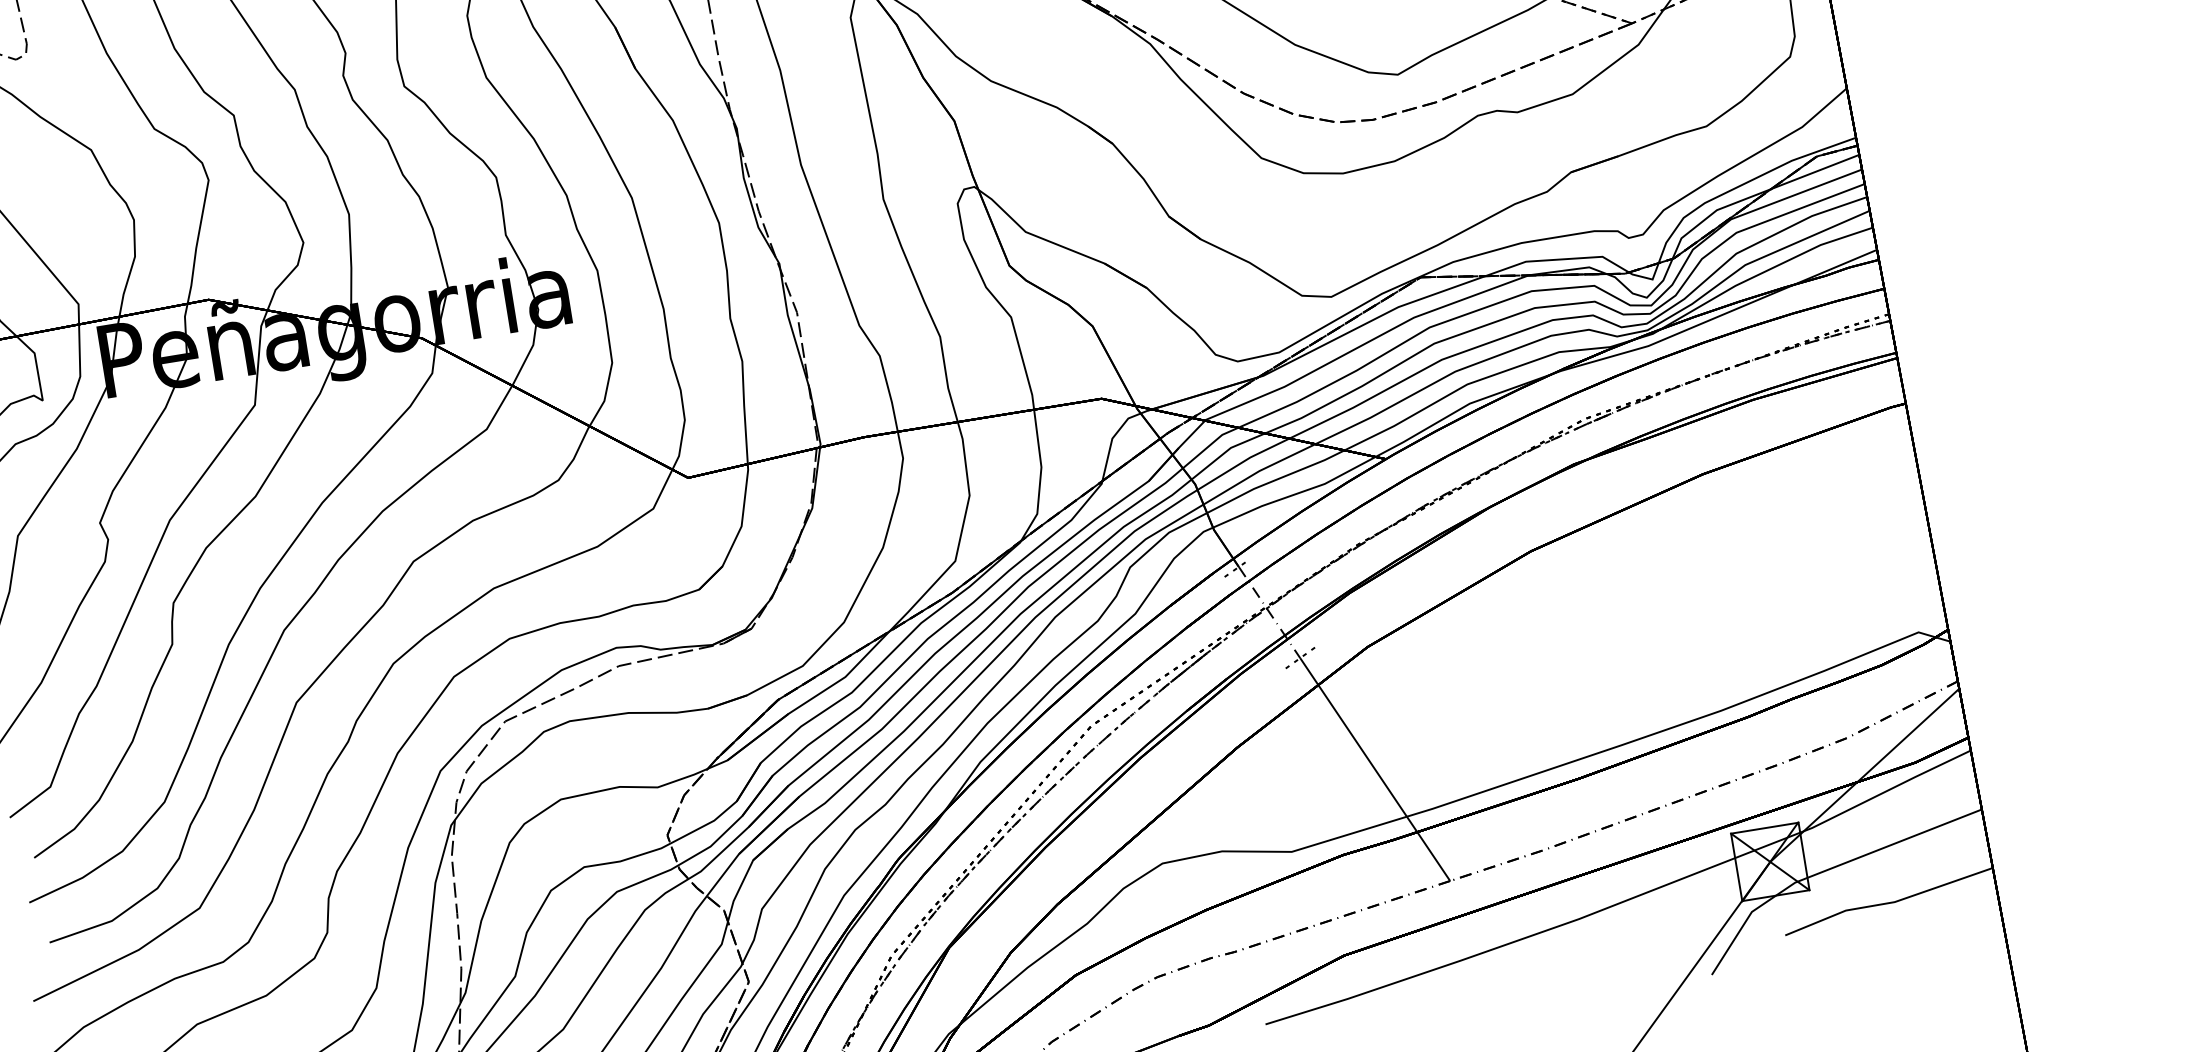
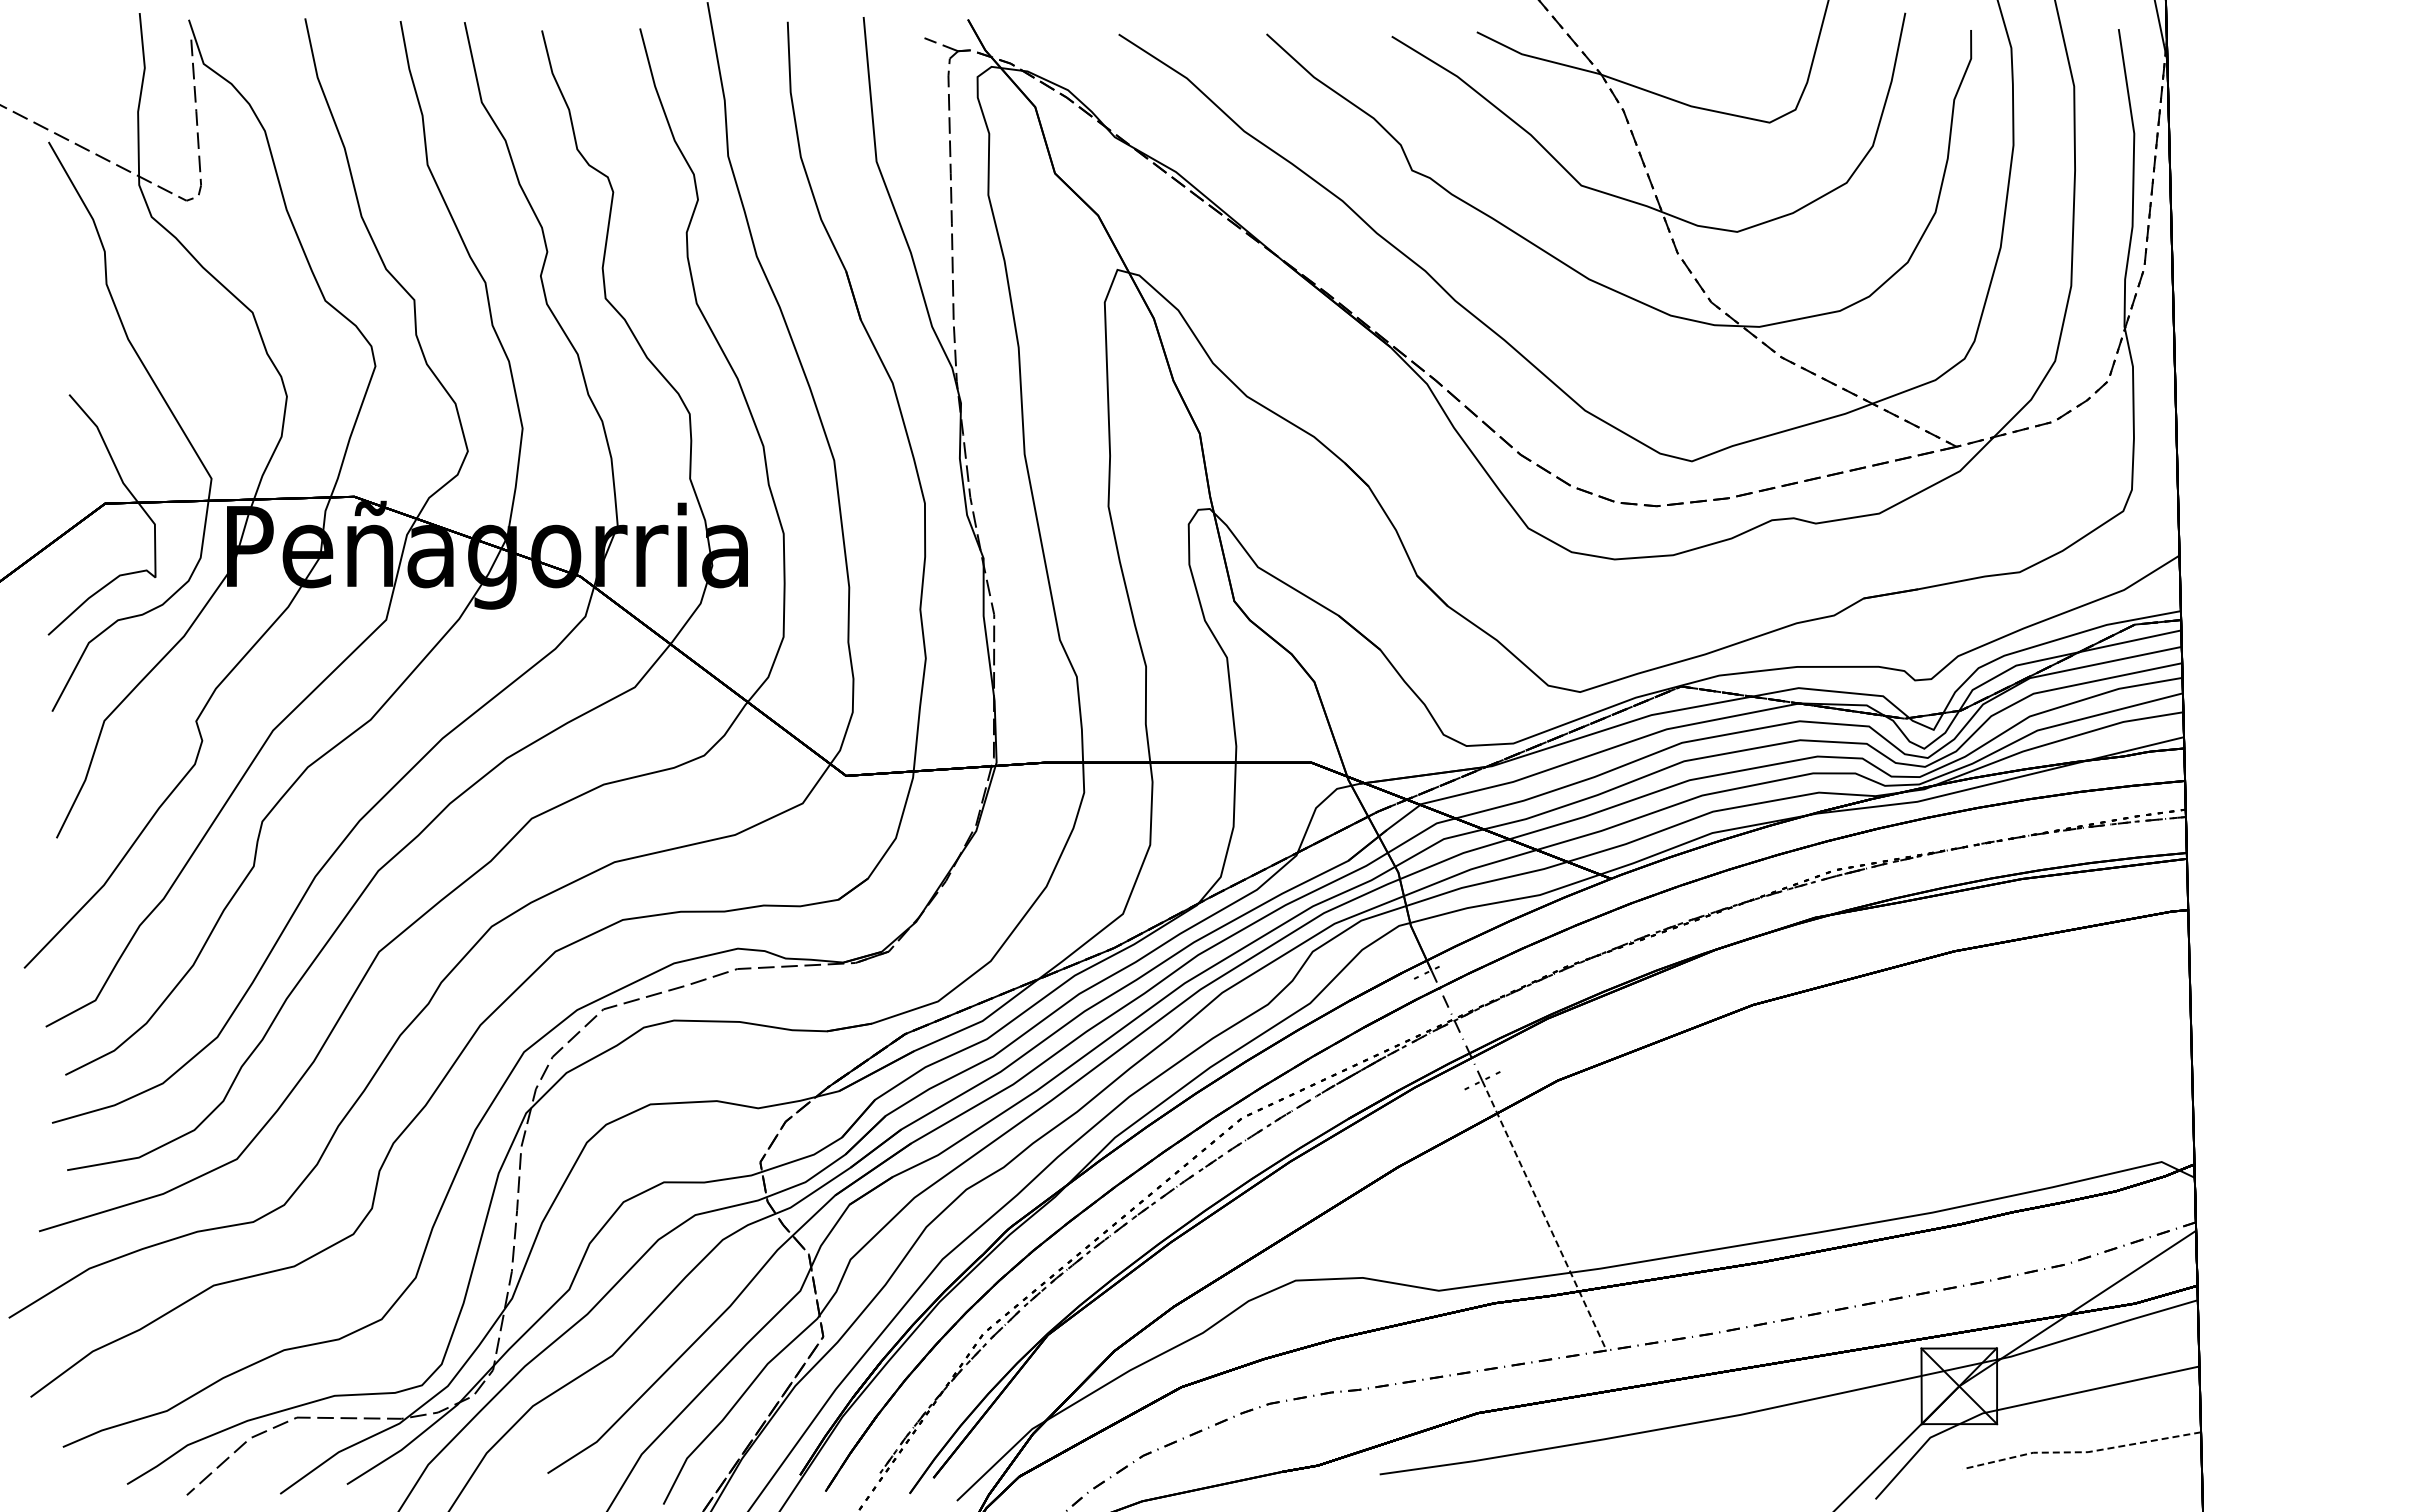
line: (1375, 770) -> (1544, 1216), solid -> dashed
line: (1888, 903) -> (2081, 1452), solid -> dashed

